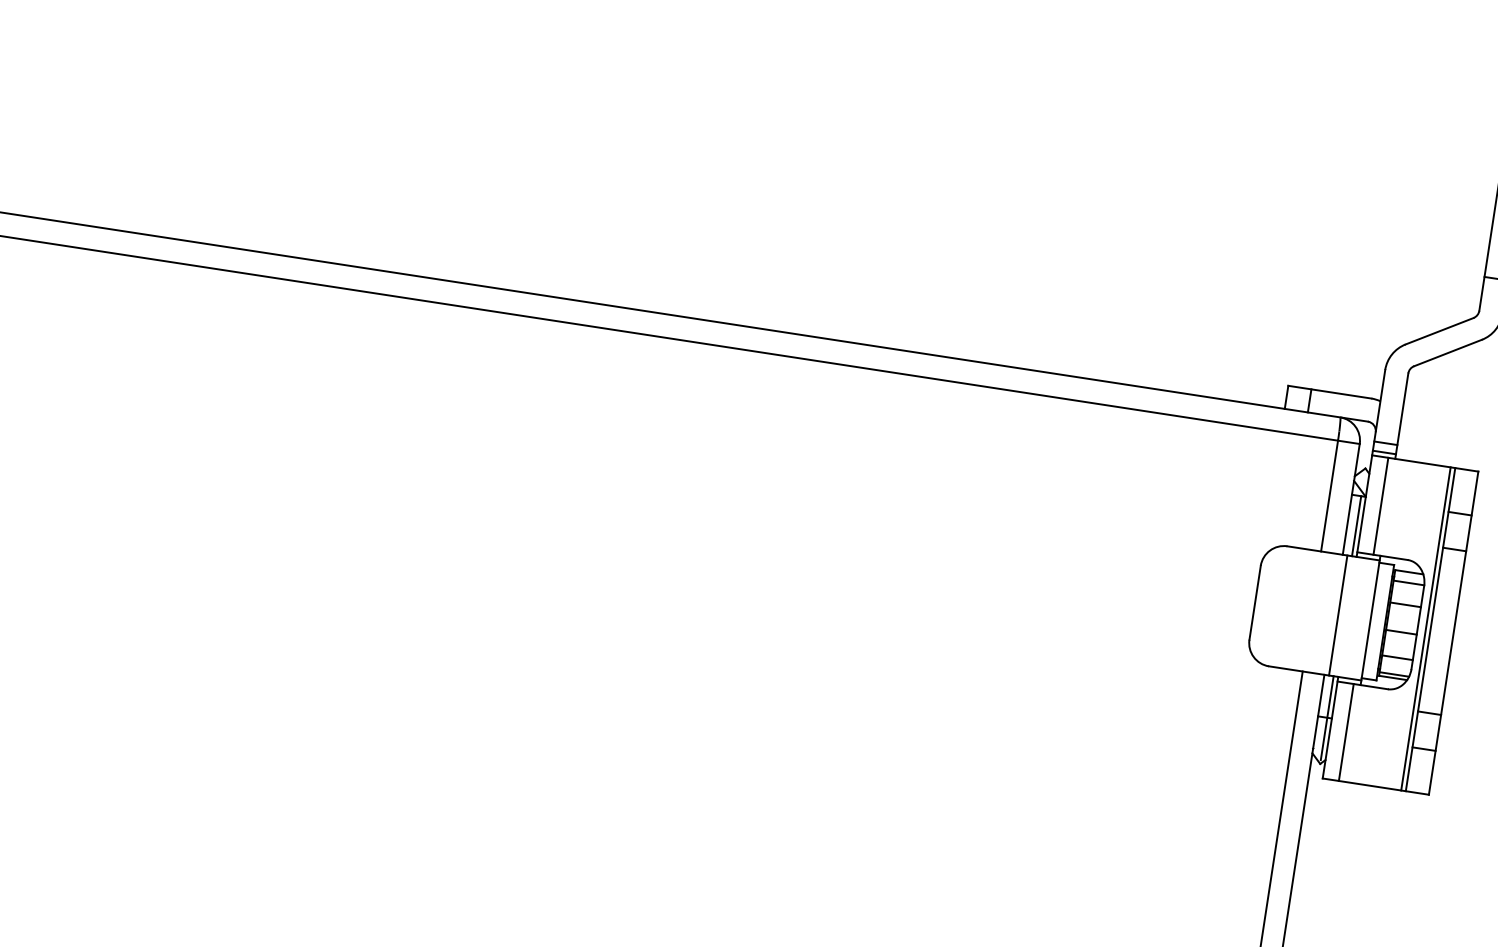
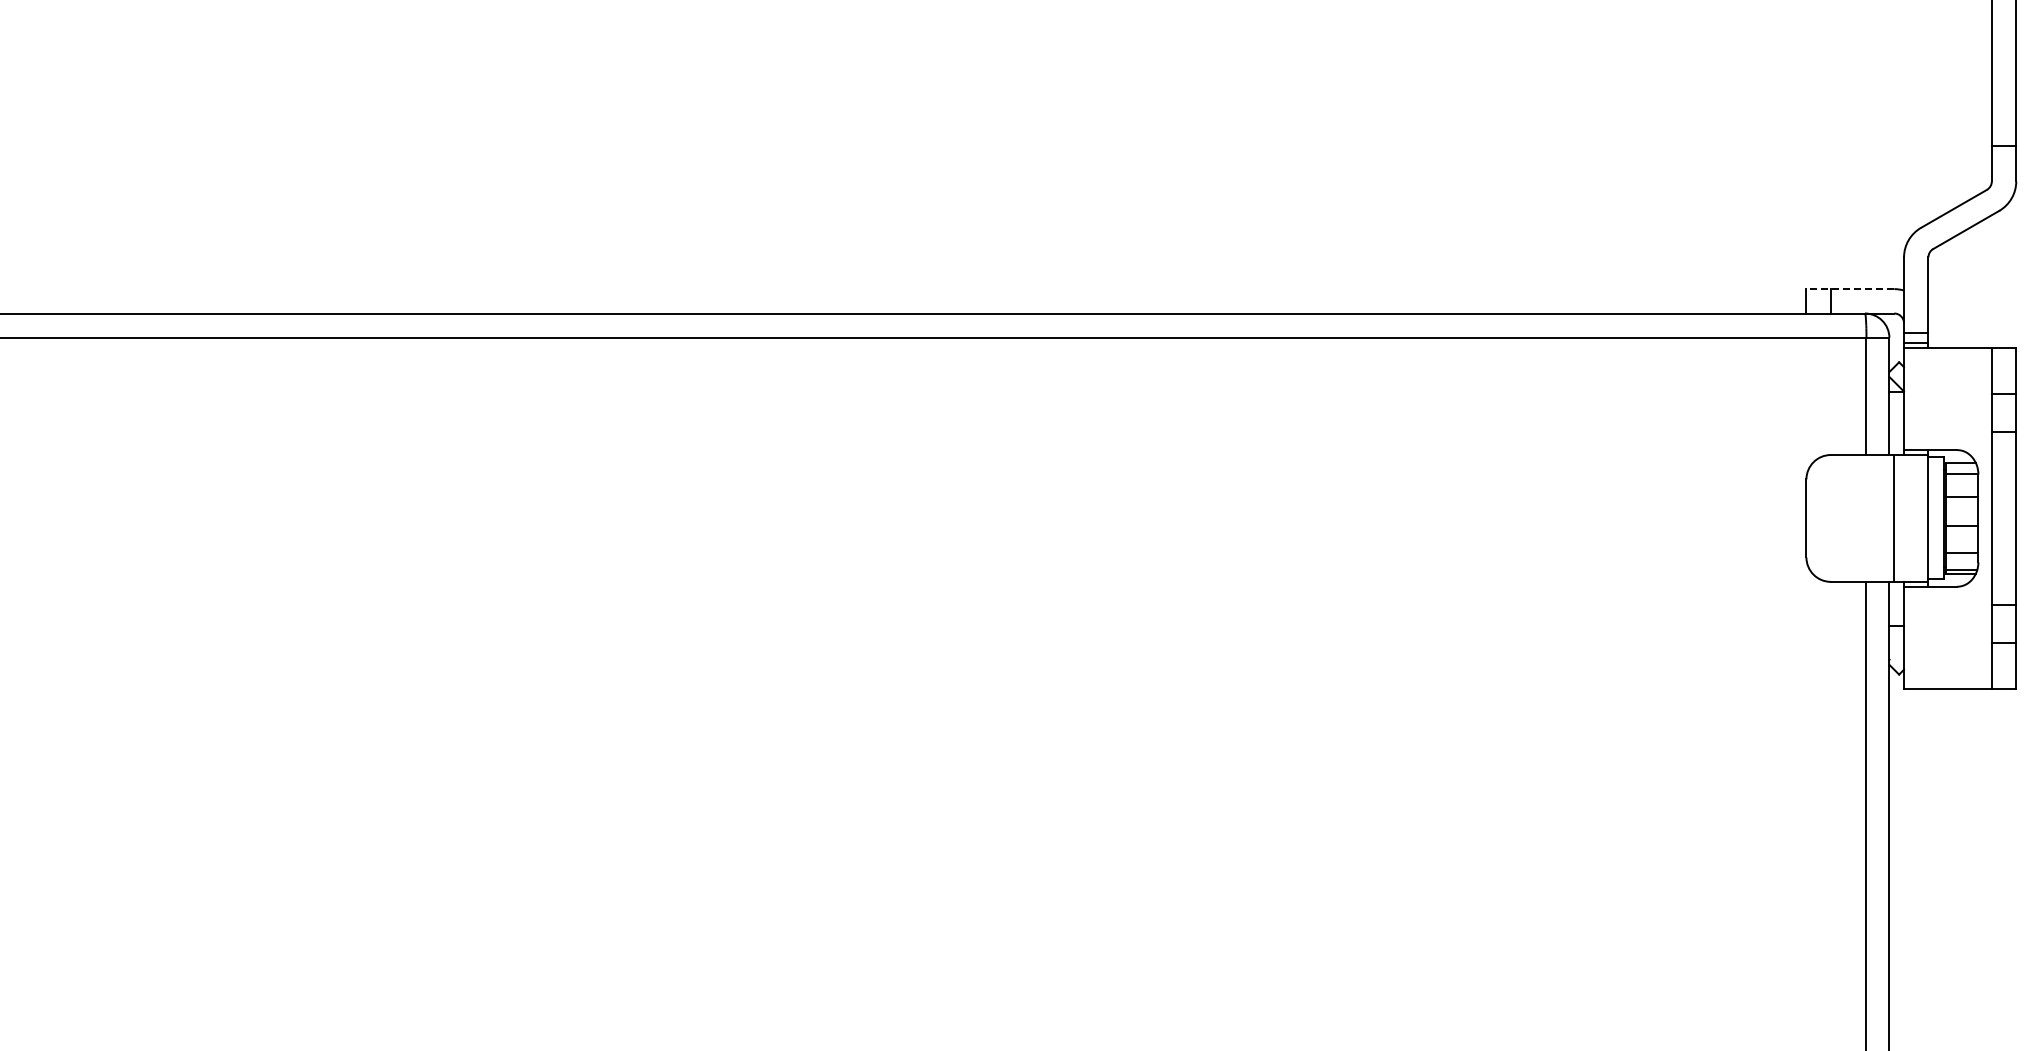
line: (1329, 392) -> (1850, 289), solid -> dashed
line: (1381, 505) -> (1921, 398), removed
line: (1356, 526) -> (1899, 423), removed
line: (1425, 628) -> (1986, 518), removed
line: (1327, 717) -> (1899, 625), removed
line: (1346, 732) -> (1921, 637), removed

